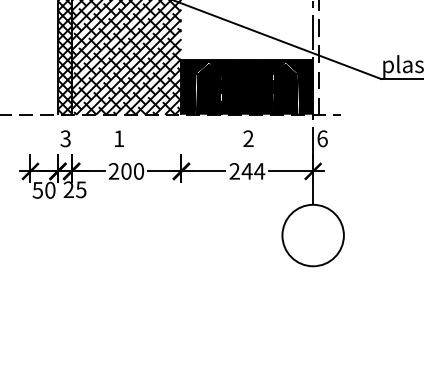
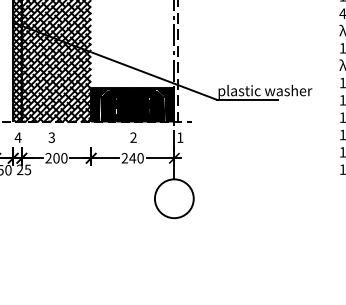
text: (64, 138) -> (17, 137), 3 -> 4
text: (118, 138) -> (51, 137), 1 -> 3
text: (322, 138) -> (180, 137), 6 -> 1
text: (259, 171) -> (140, 158), 244 -> 240

